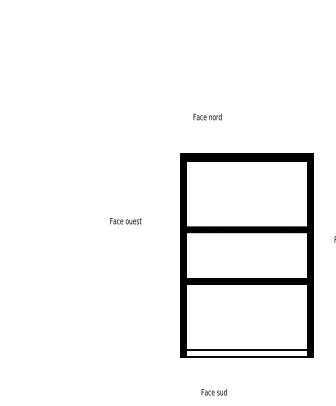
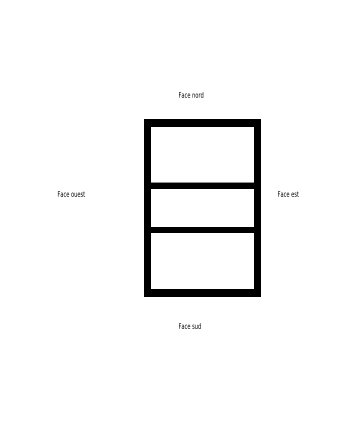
text: (208, 116) -> (191, 94), moved
text: (125, 220) -> (71, 193), moved
hatch: (247, 353) -> (202, 292), added
text: (213, 391) -> (189, 325), moved

